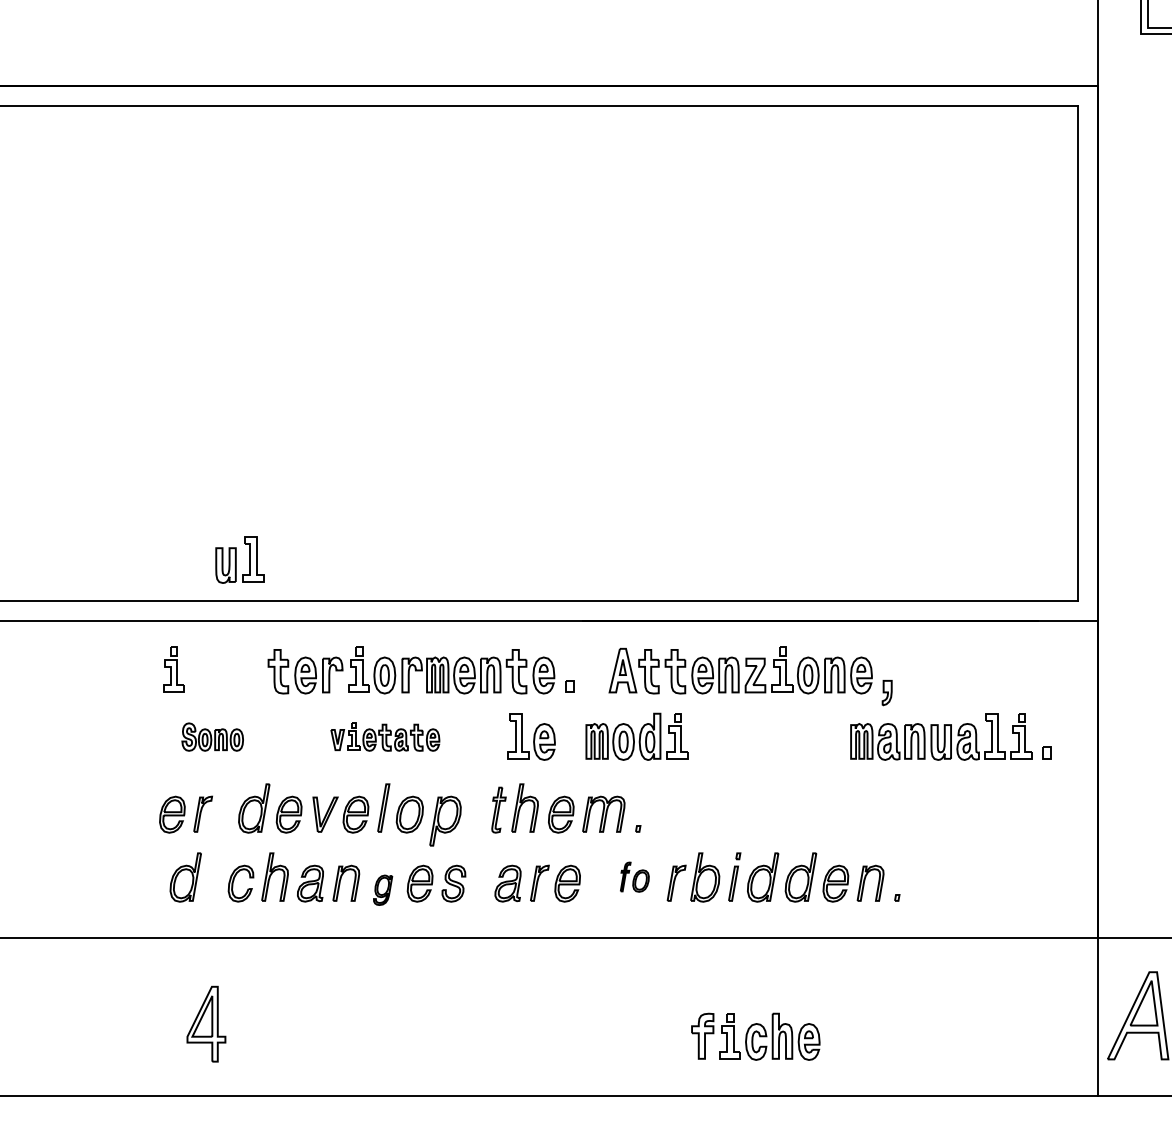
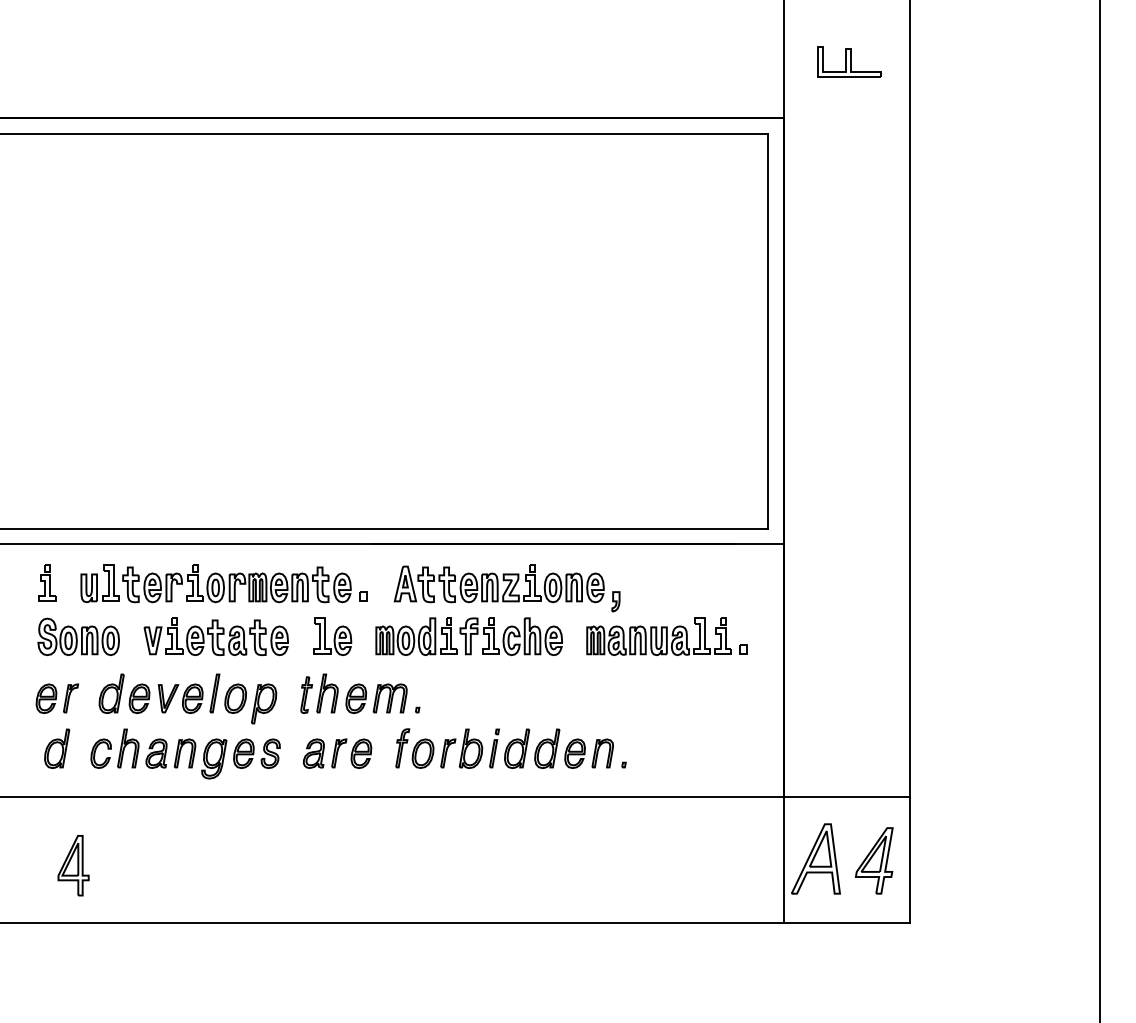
part: (238, 559) -> (99, 583), moved
part: (212, 736) -> (78, 636), size x1.67
part: (384, 736) -> (215, 636), size x1.67
part: (634, 877) -> (414, 748), size x1.67
part: (383, 889) -> (214, 758), size x1.67
part: (754, 1036) -> (510, 636), moved

